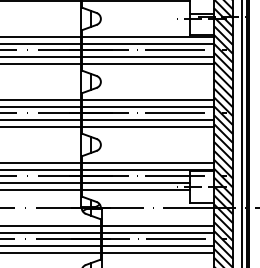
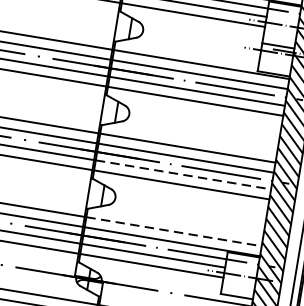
line: (148, 119) -> (184, 174), solid -> dashed
line: (148, 162) -> (174, 231), solid -> dashed

